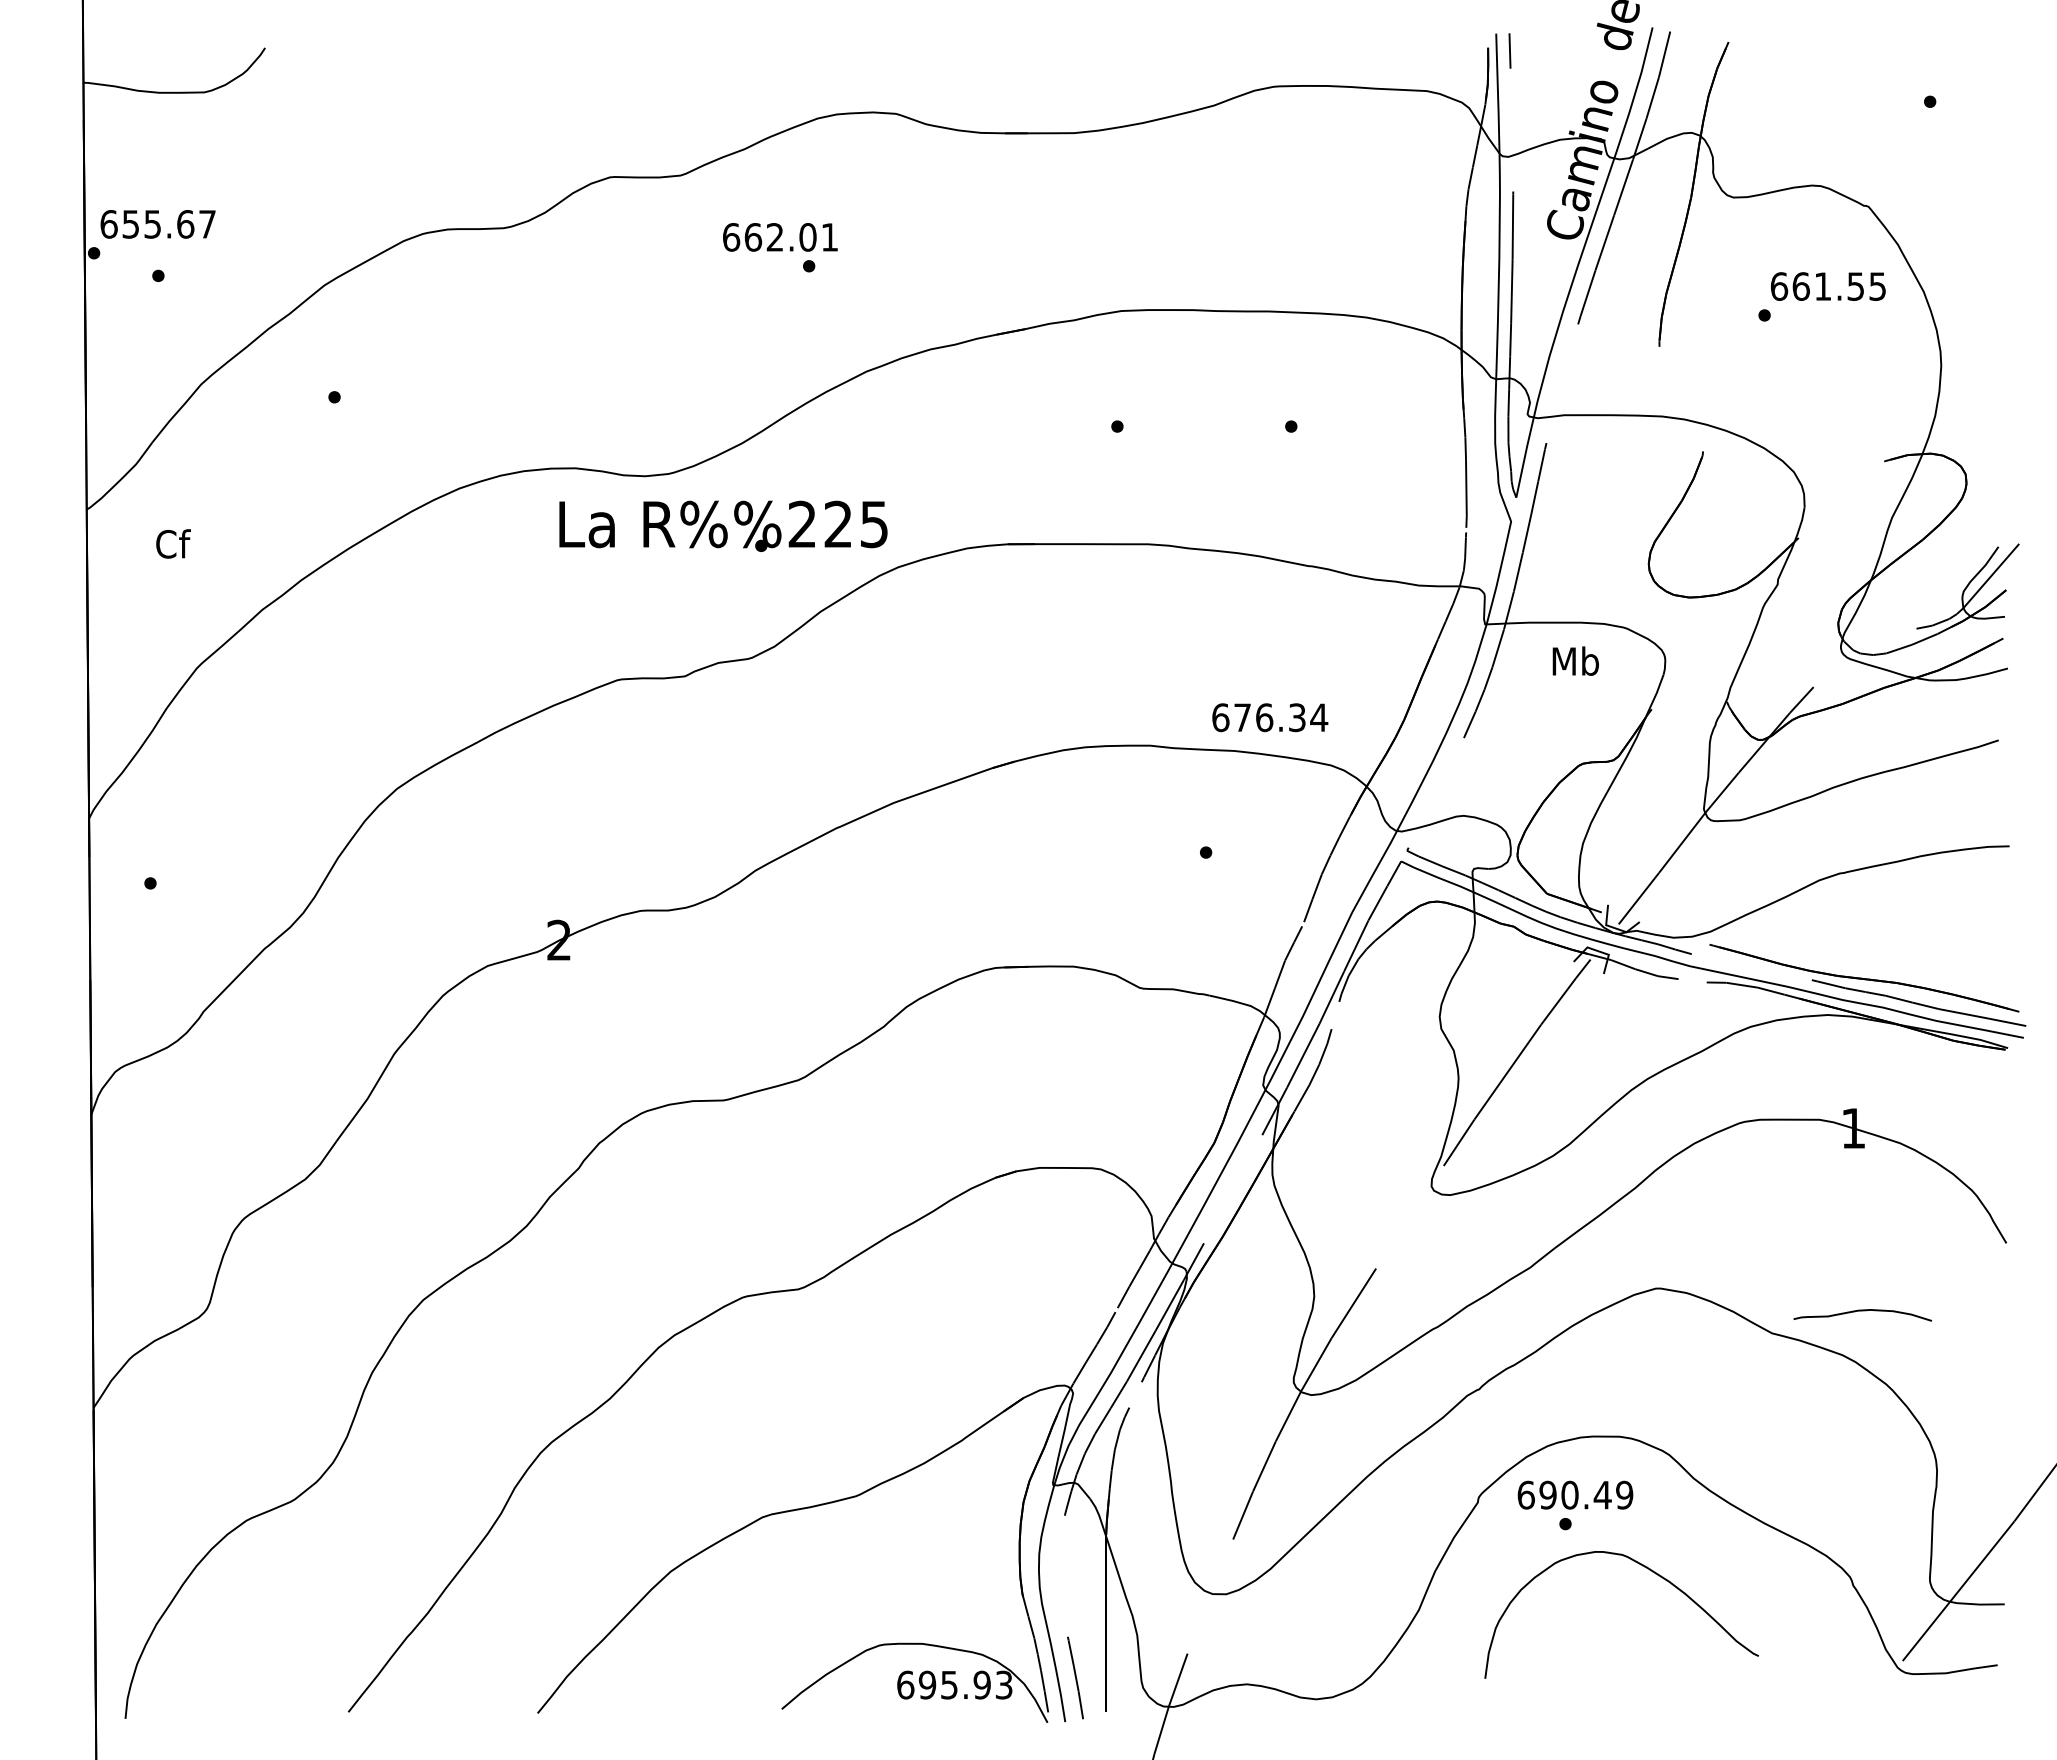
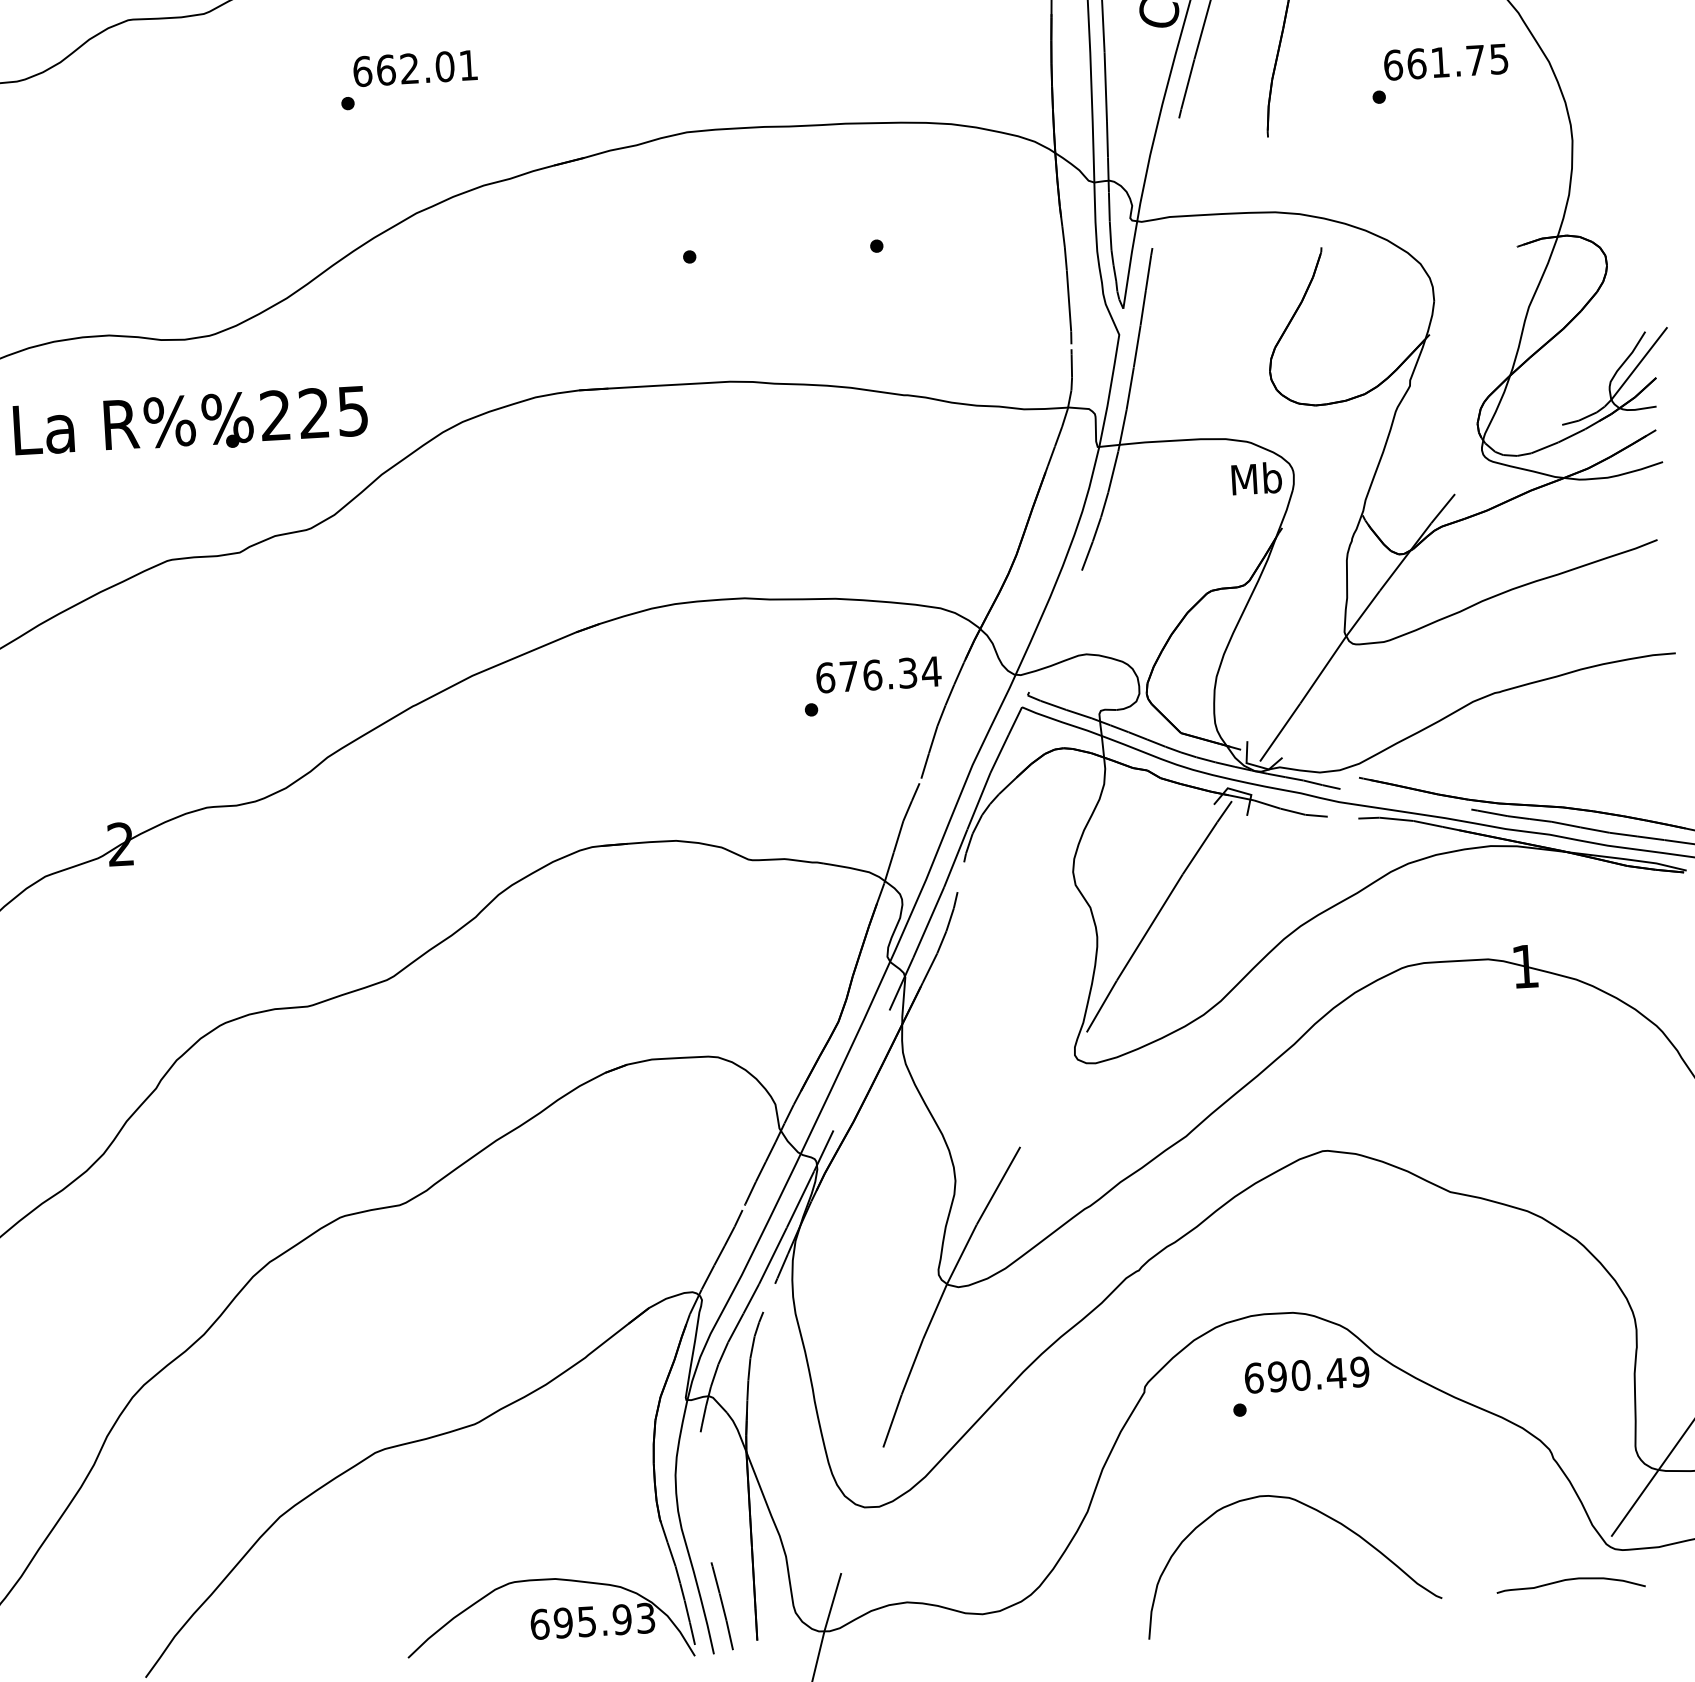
text: (780, 237) -> (415, 68), moved
text: (1855, 286) -> (1475, 60), 661.55 -> 661.75
text: (723, 525) -> (190, 421), moved
text: (1575, 660) -> (1256, 477), moved
text: (1270, 717) -> (879, 674), moved
curve: (1862, 1311) -> (1570, 1580), moved
text: (1575, 1494) -> (1307, 1374), moved
curve: (1647, 1569) -> (1317, 1512), moved

